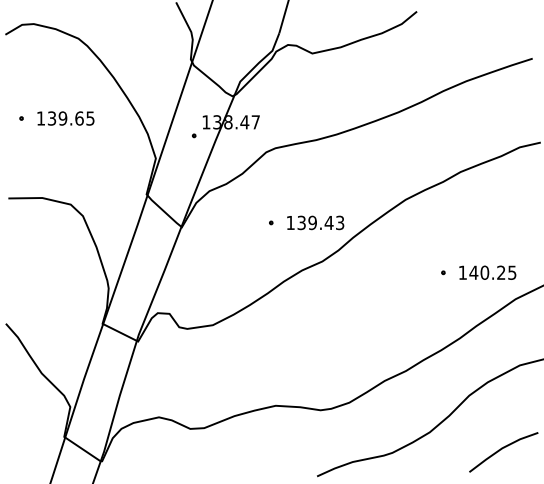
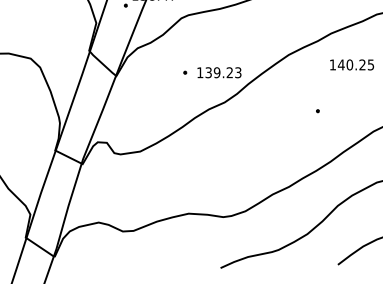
text: (328, 222) -> (229, 72), 139.43 -> 139.23
text: (487, 272) -> (351, 64), moved

